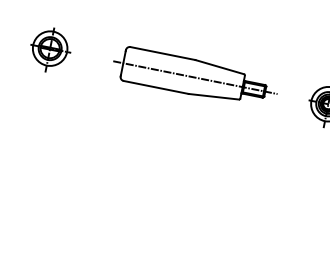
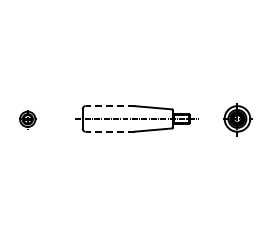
part: (49, 49) -> (27, 119), size x0.6
line: (163, 54) -> (110, 106), solid -> dashed
line: (156, 87) -> (110, 131), solid -> dashed

